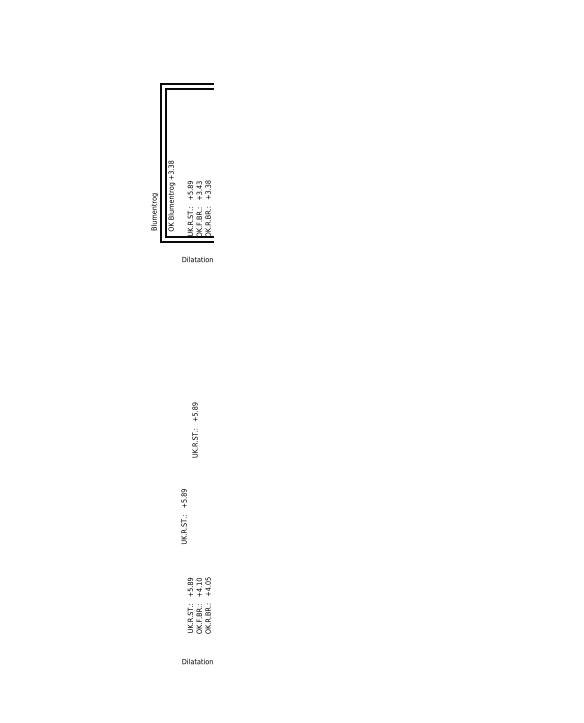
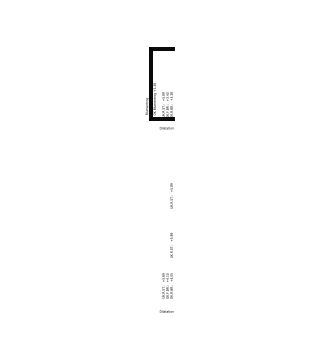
text: (194, 429) -> (171, 195), moved
text: (183, 516) -> (171, 245), moved

